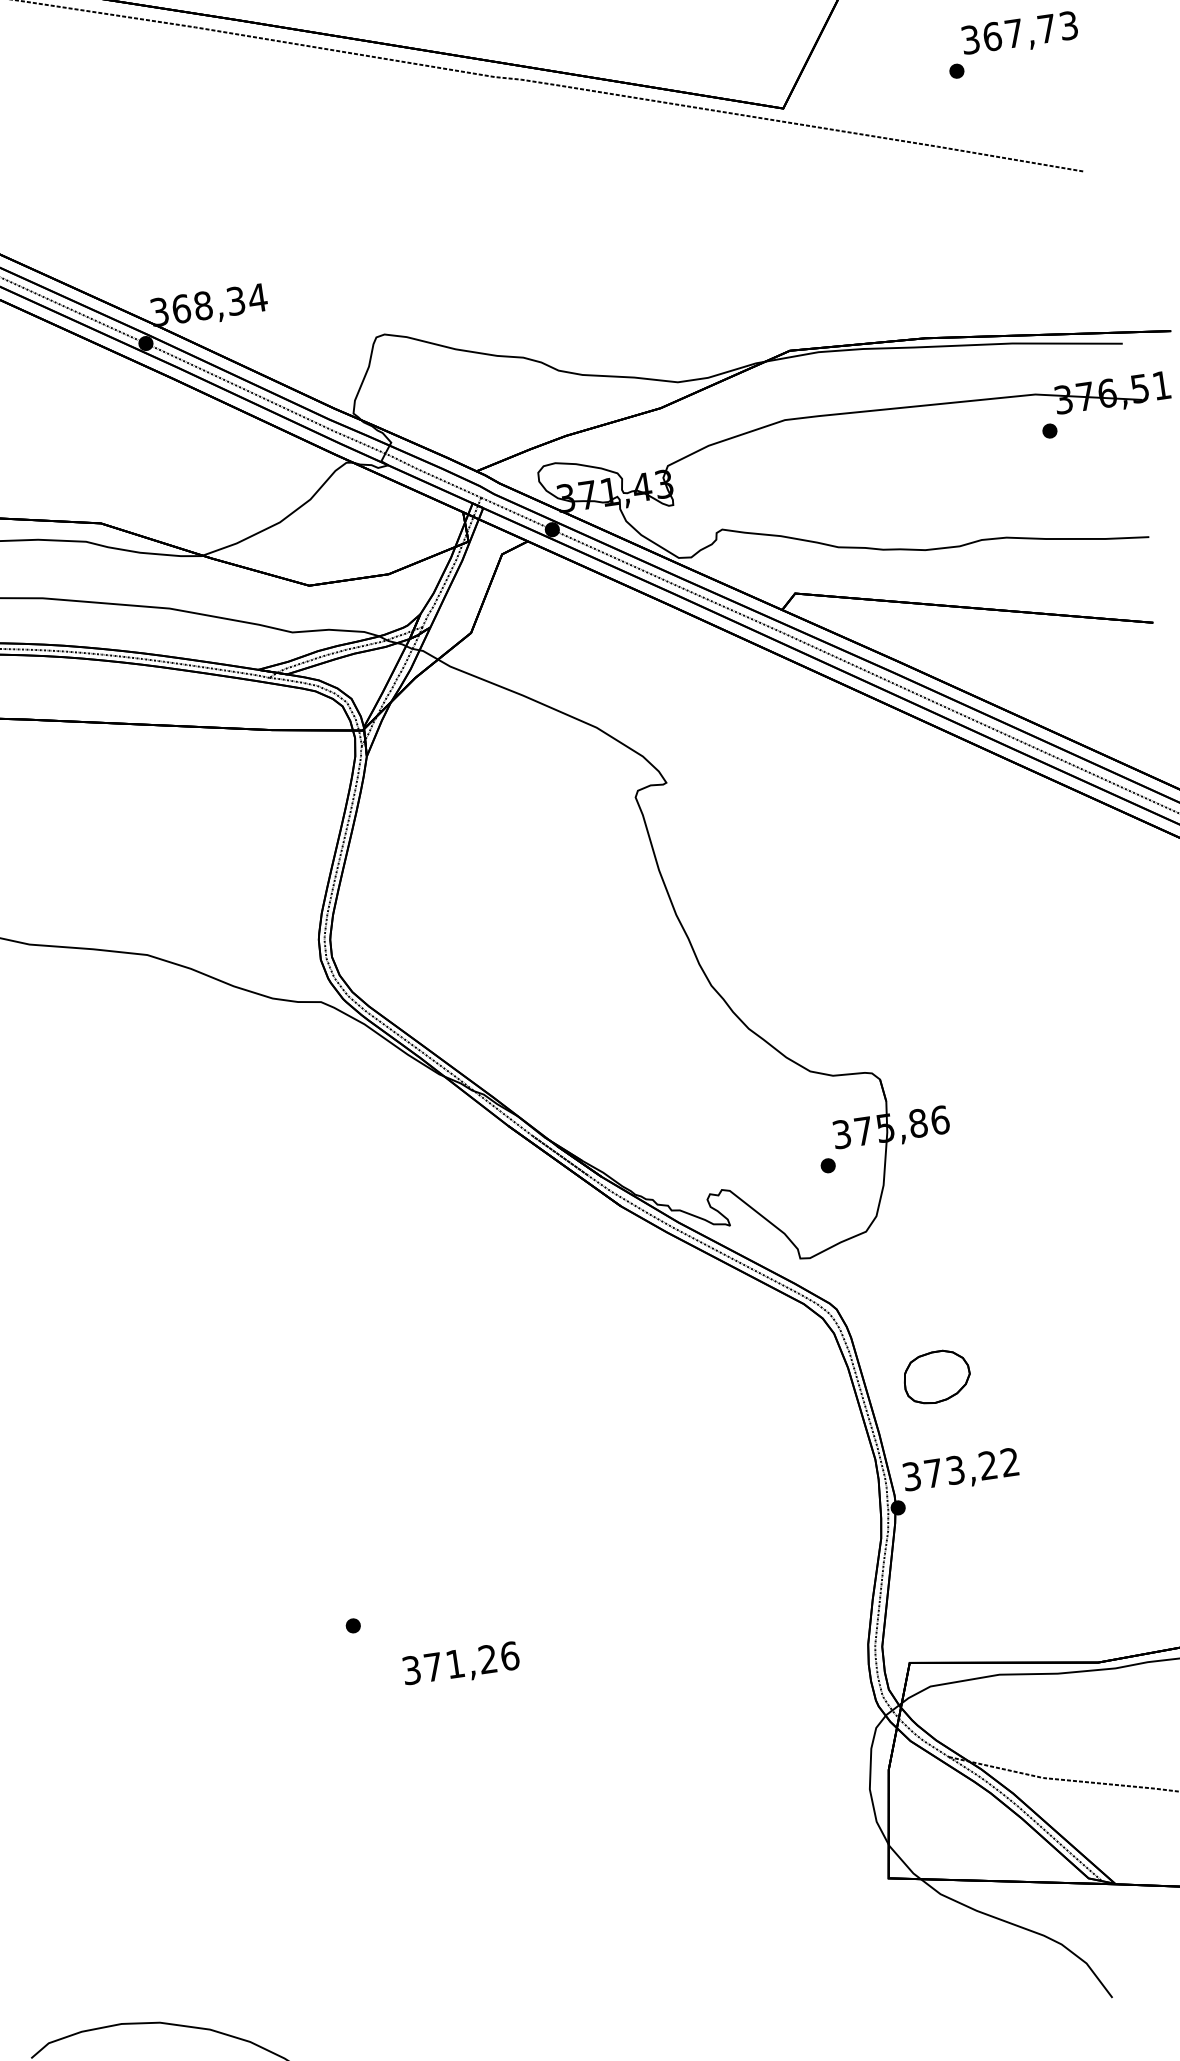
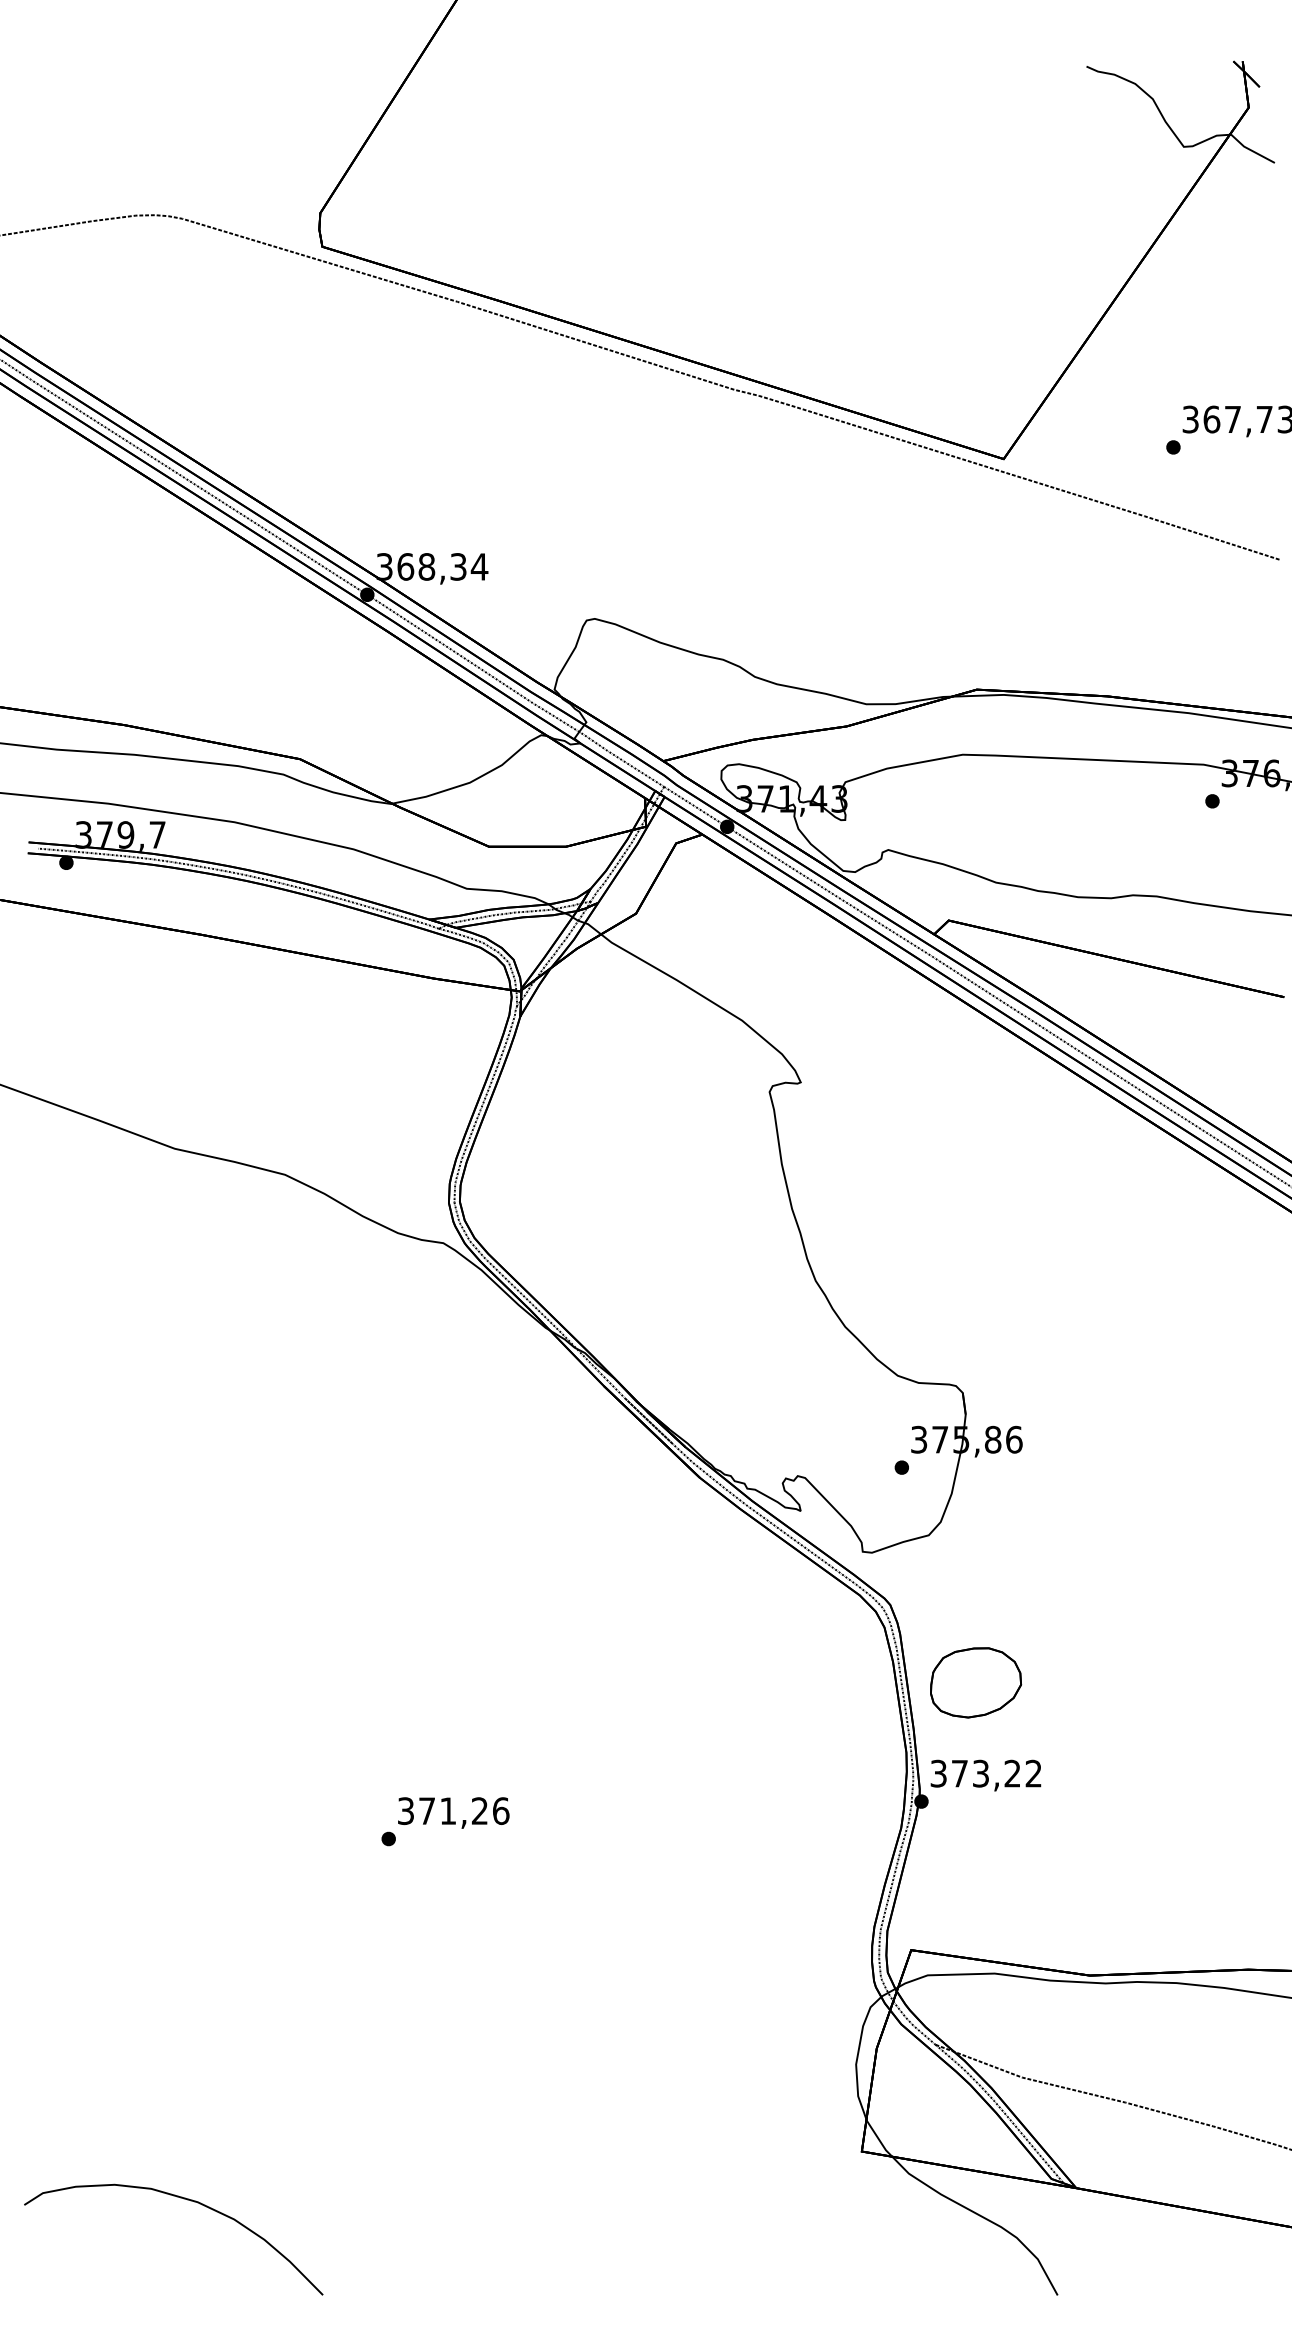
part: (937, 1376) -> (976, 1682), size x1.43
text: (460, 1664) -> (453, 1812), moved

